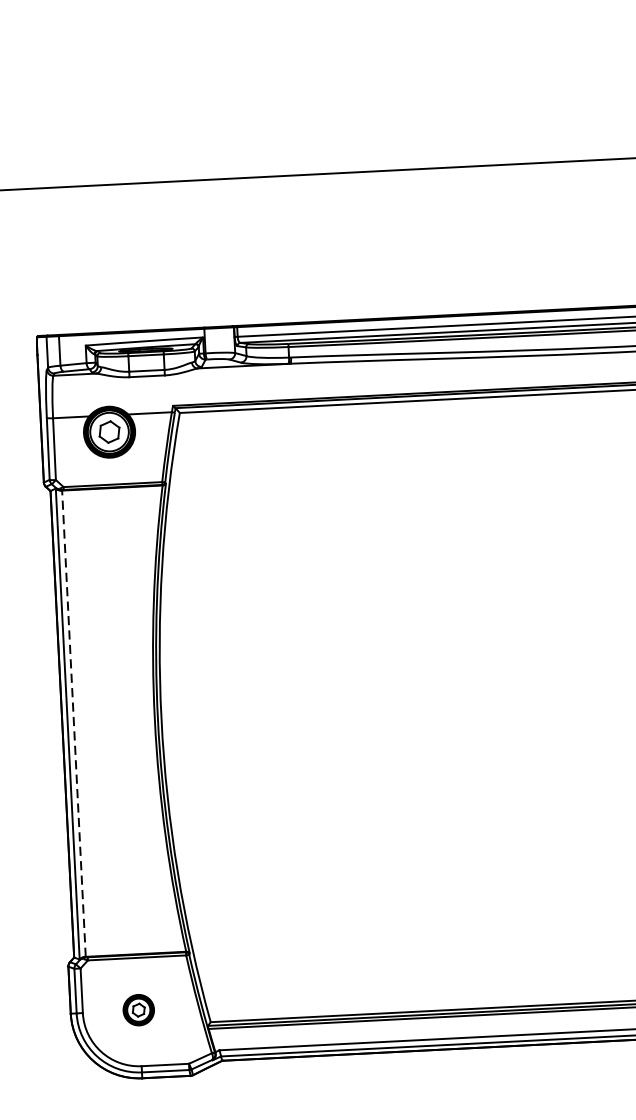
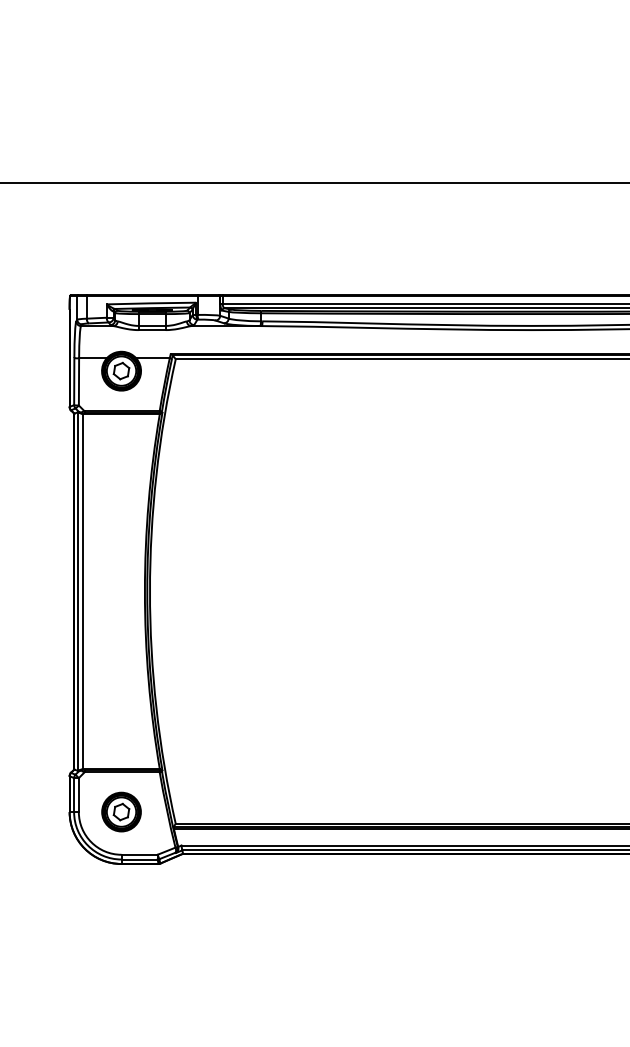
line: (74, 723) -> (83, 591), dashed -> solid
part: (138, 1009) -> (121, 811), size x1.67

